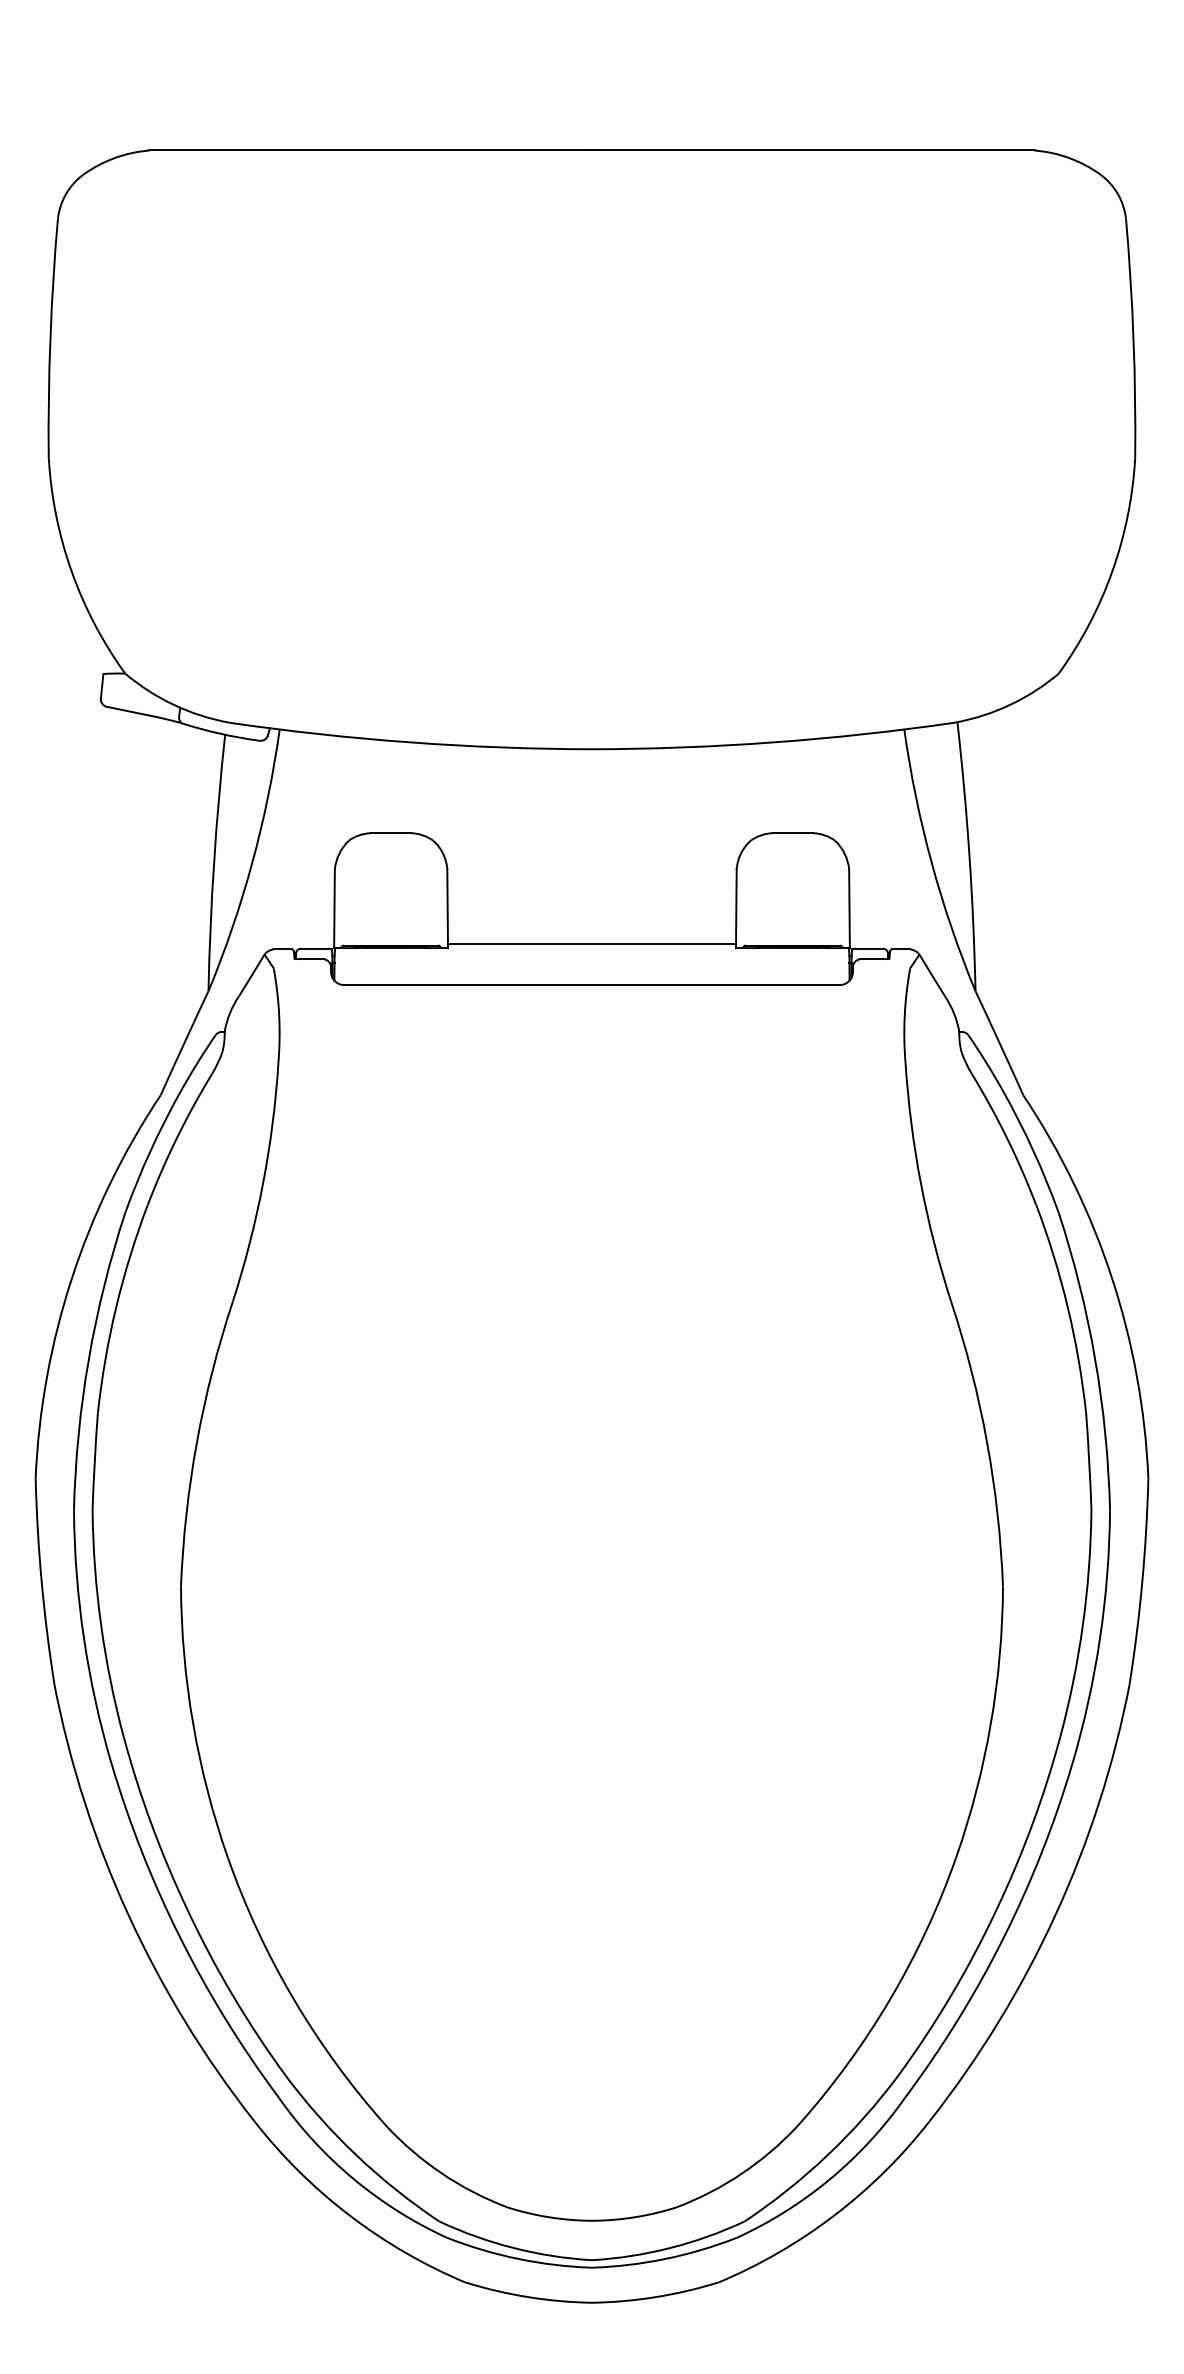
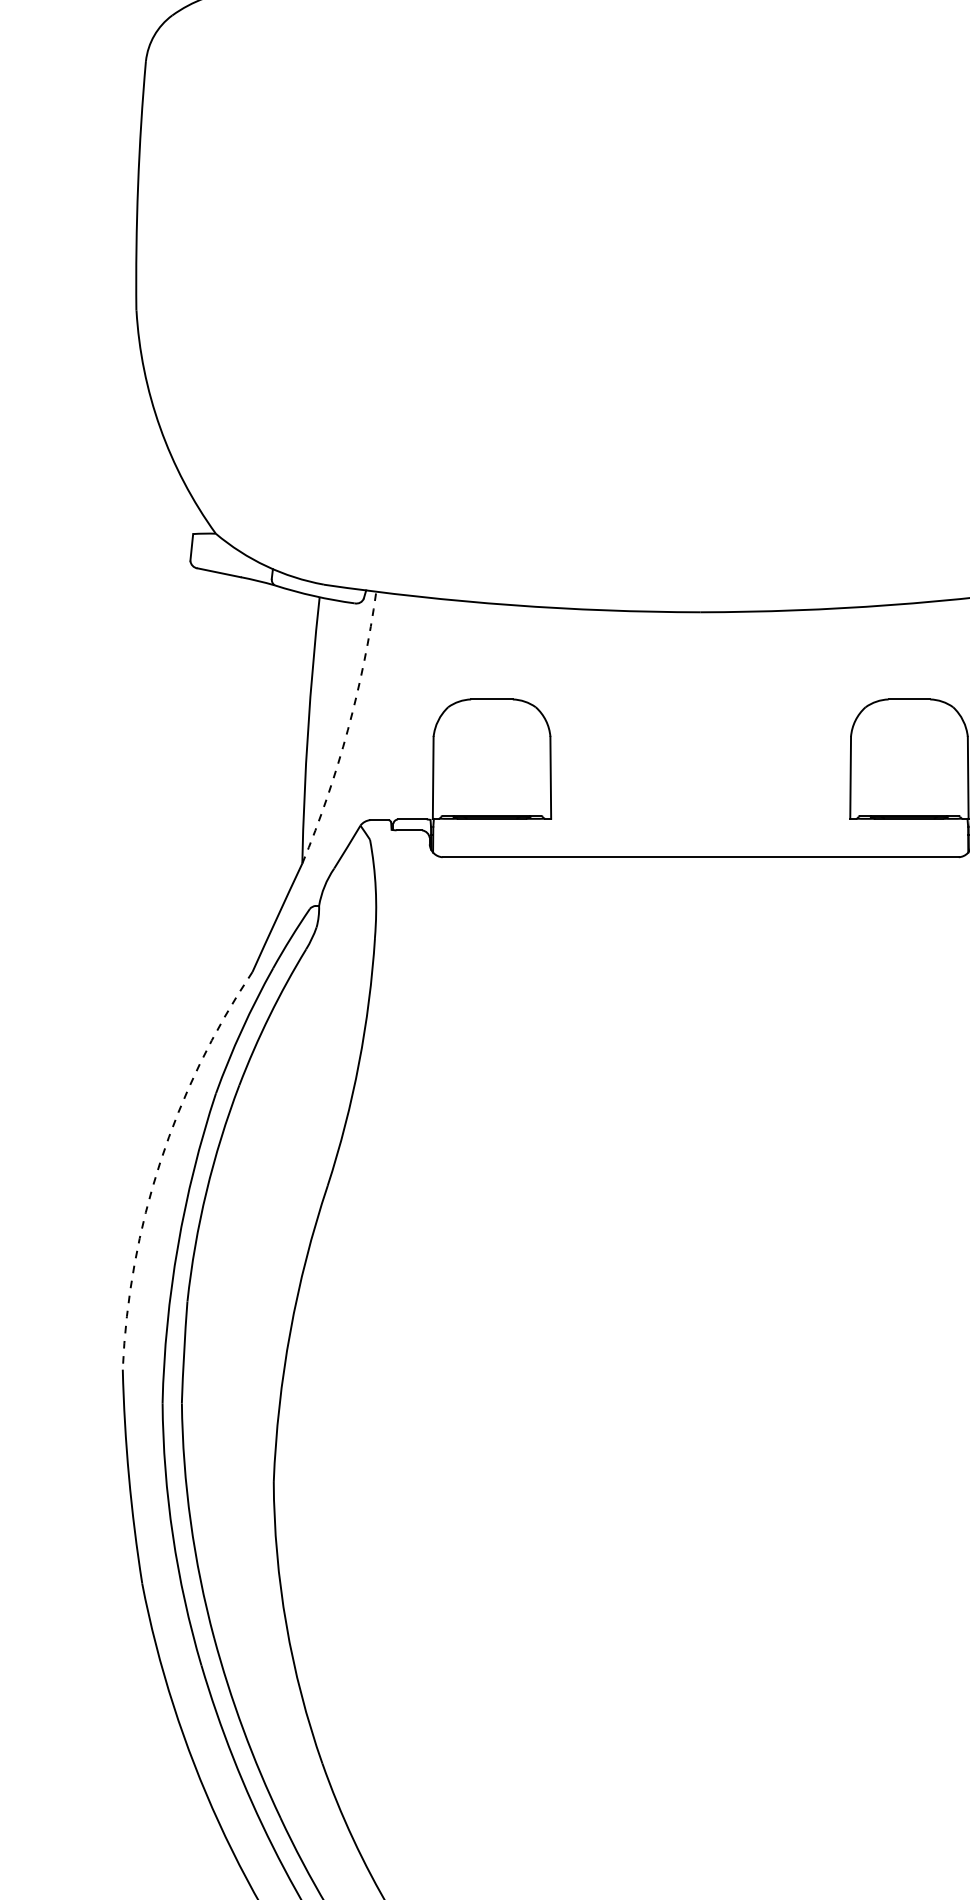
arc: (252, 862) -> (348, 729), solid -> dashed
line: (591, 944) -> (700, 815), removed
arc: (71, 1278) -> (160, 1162), solid -> dashed

